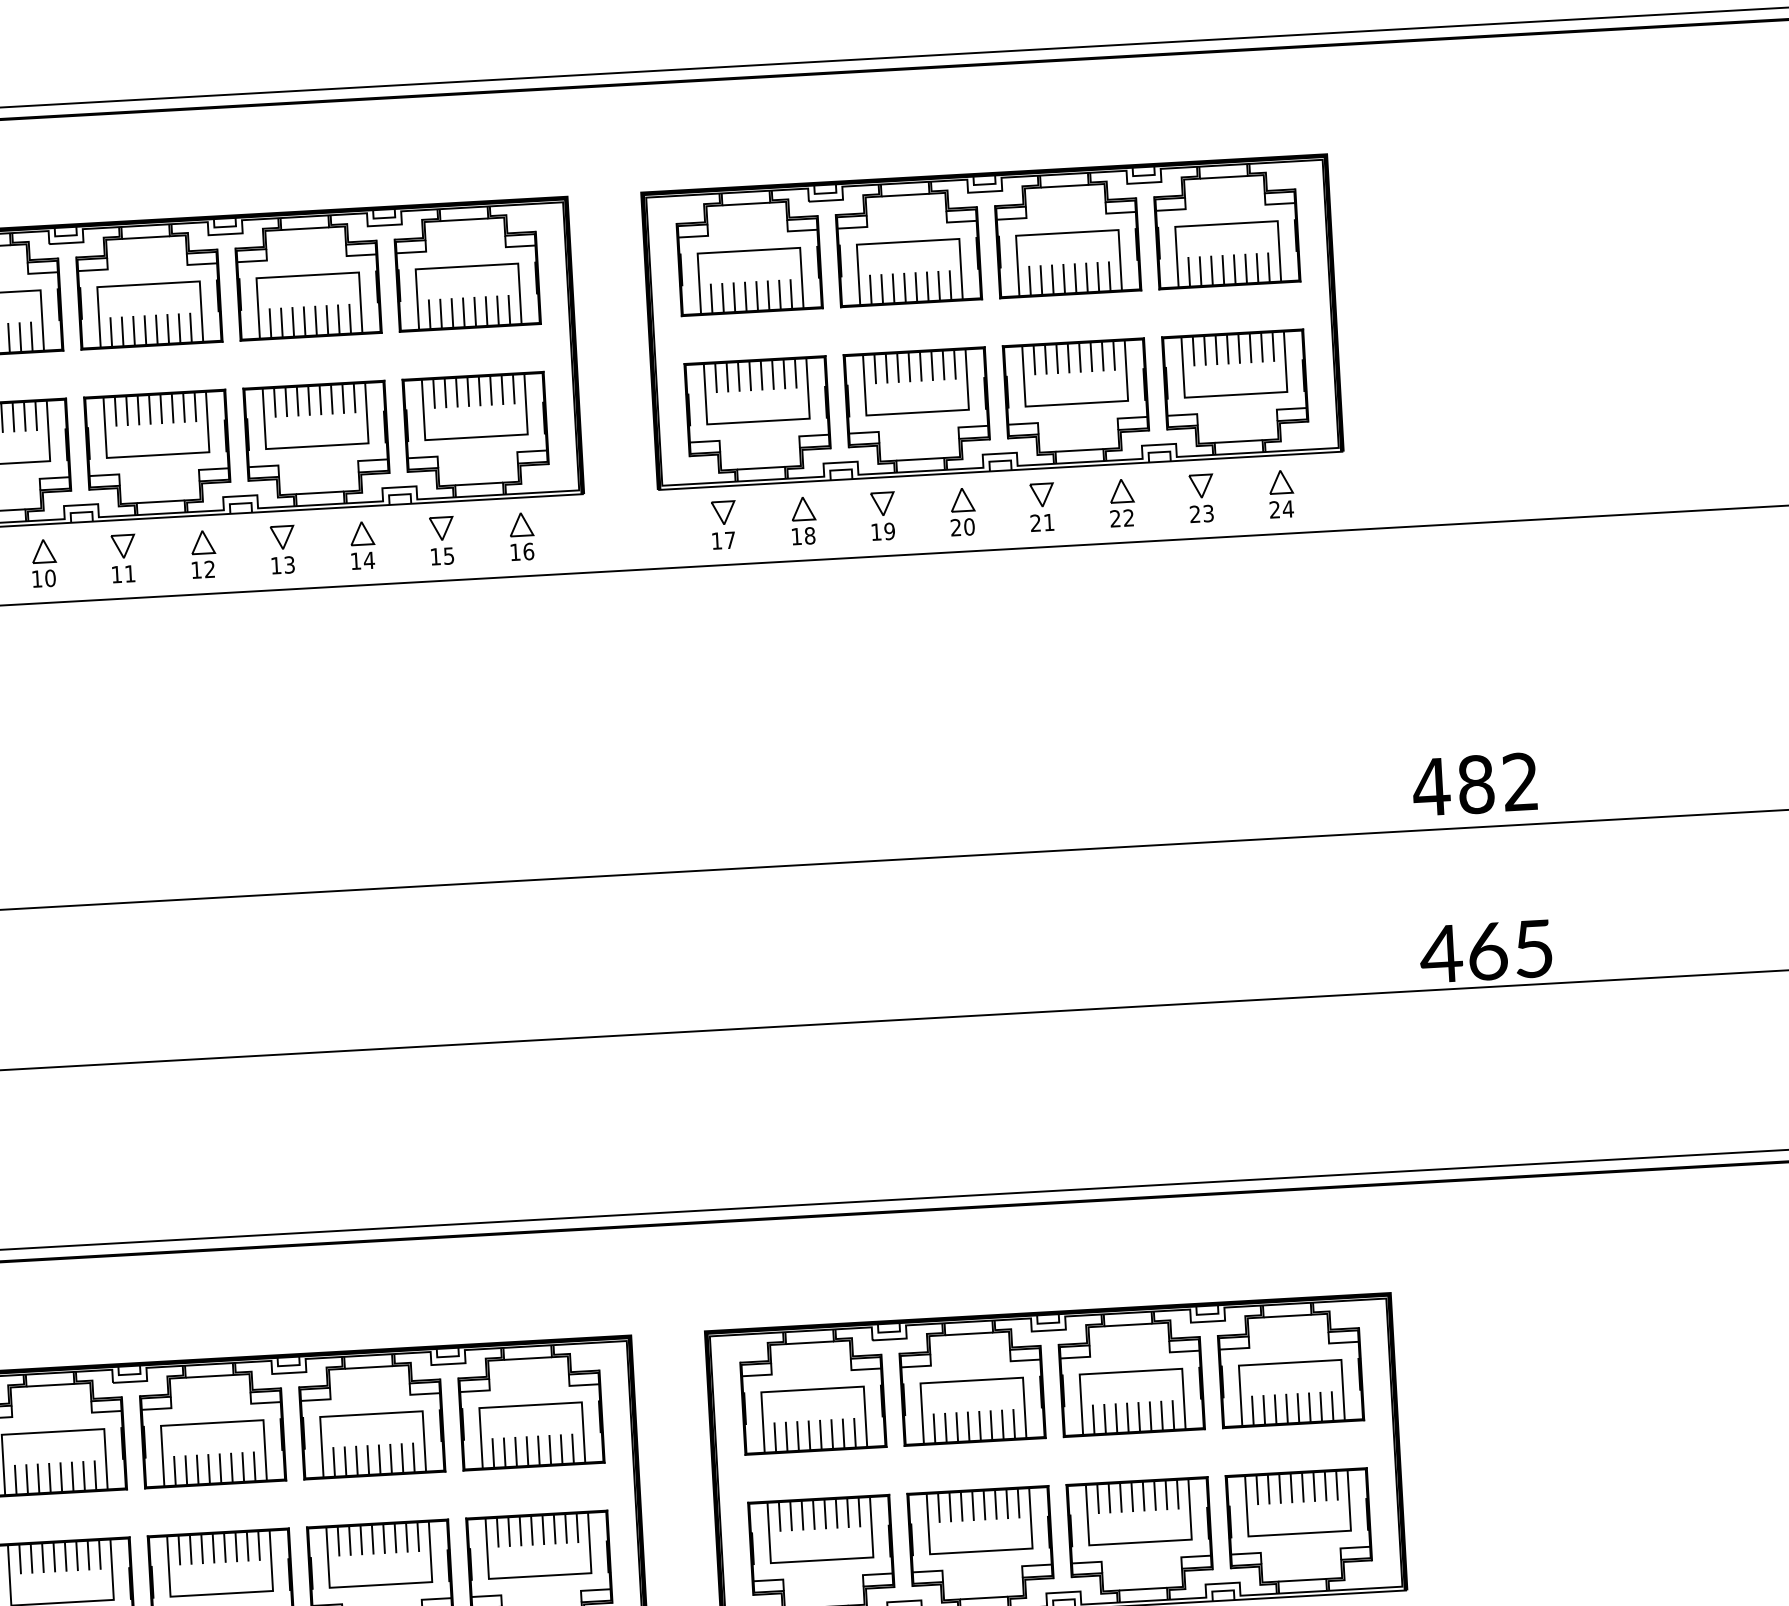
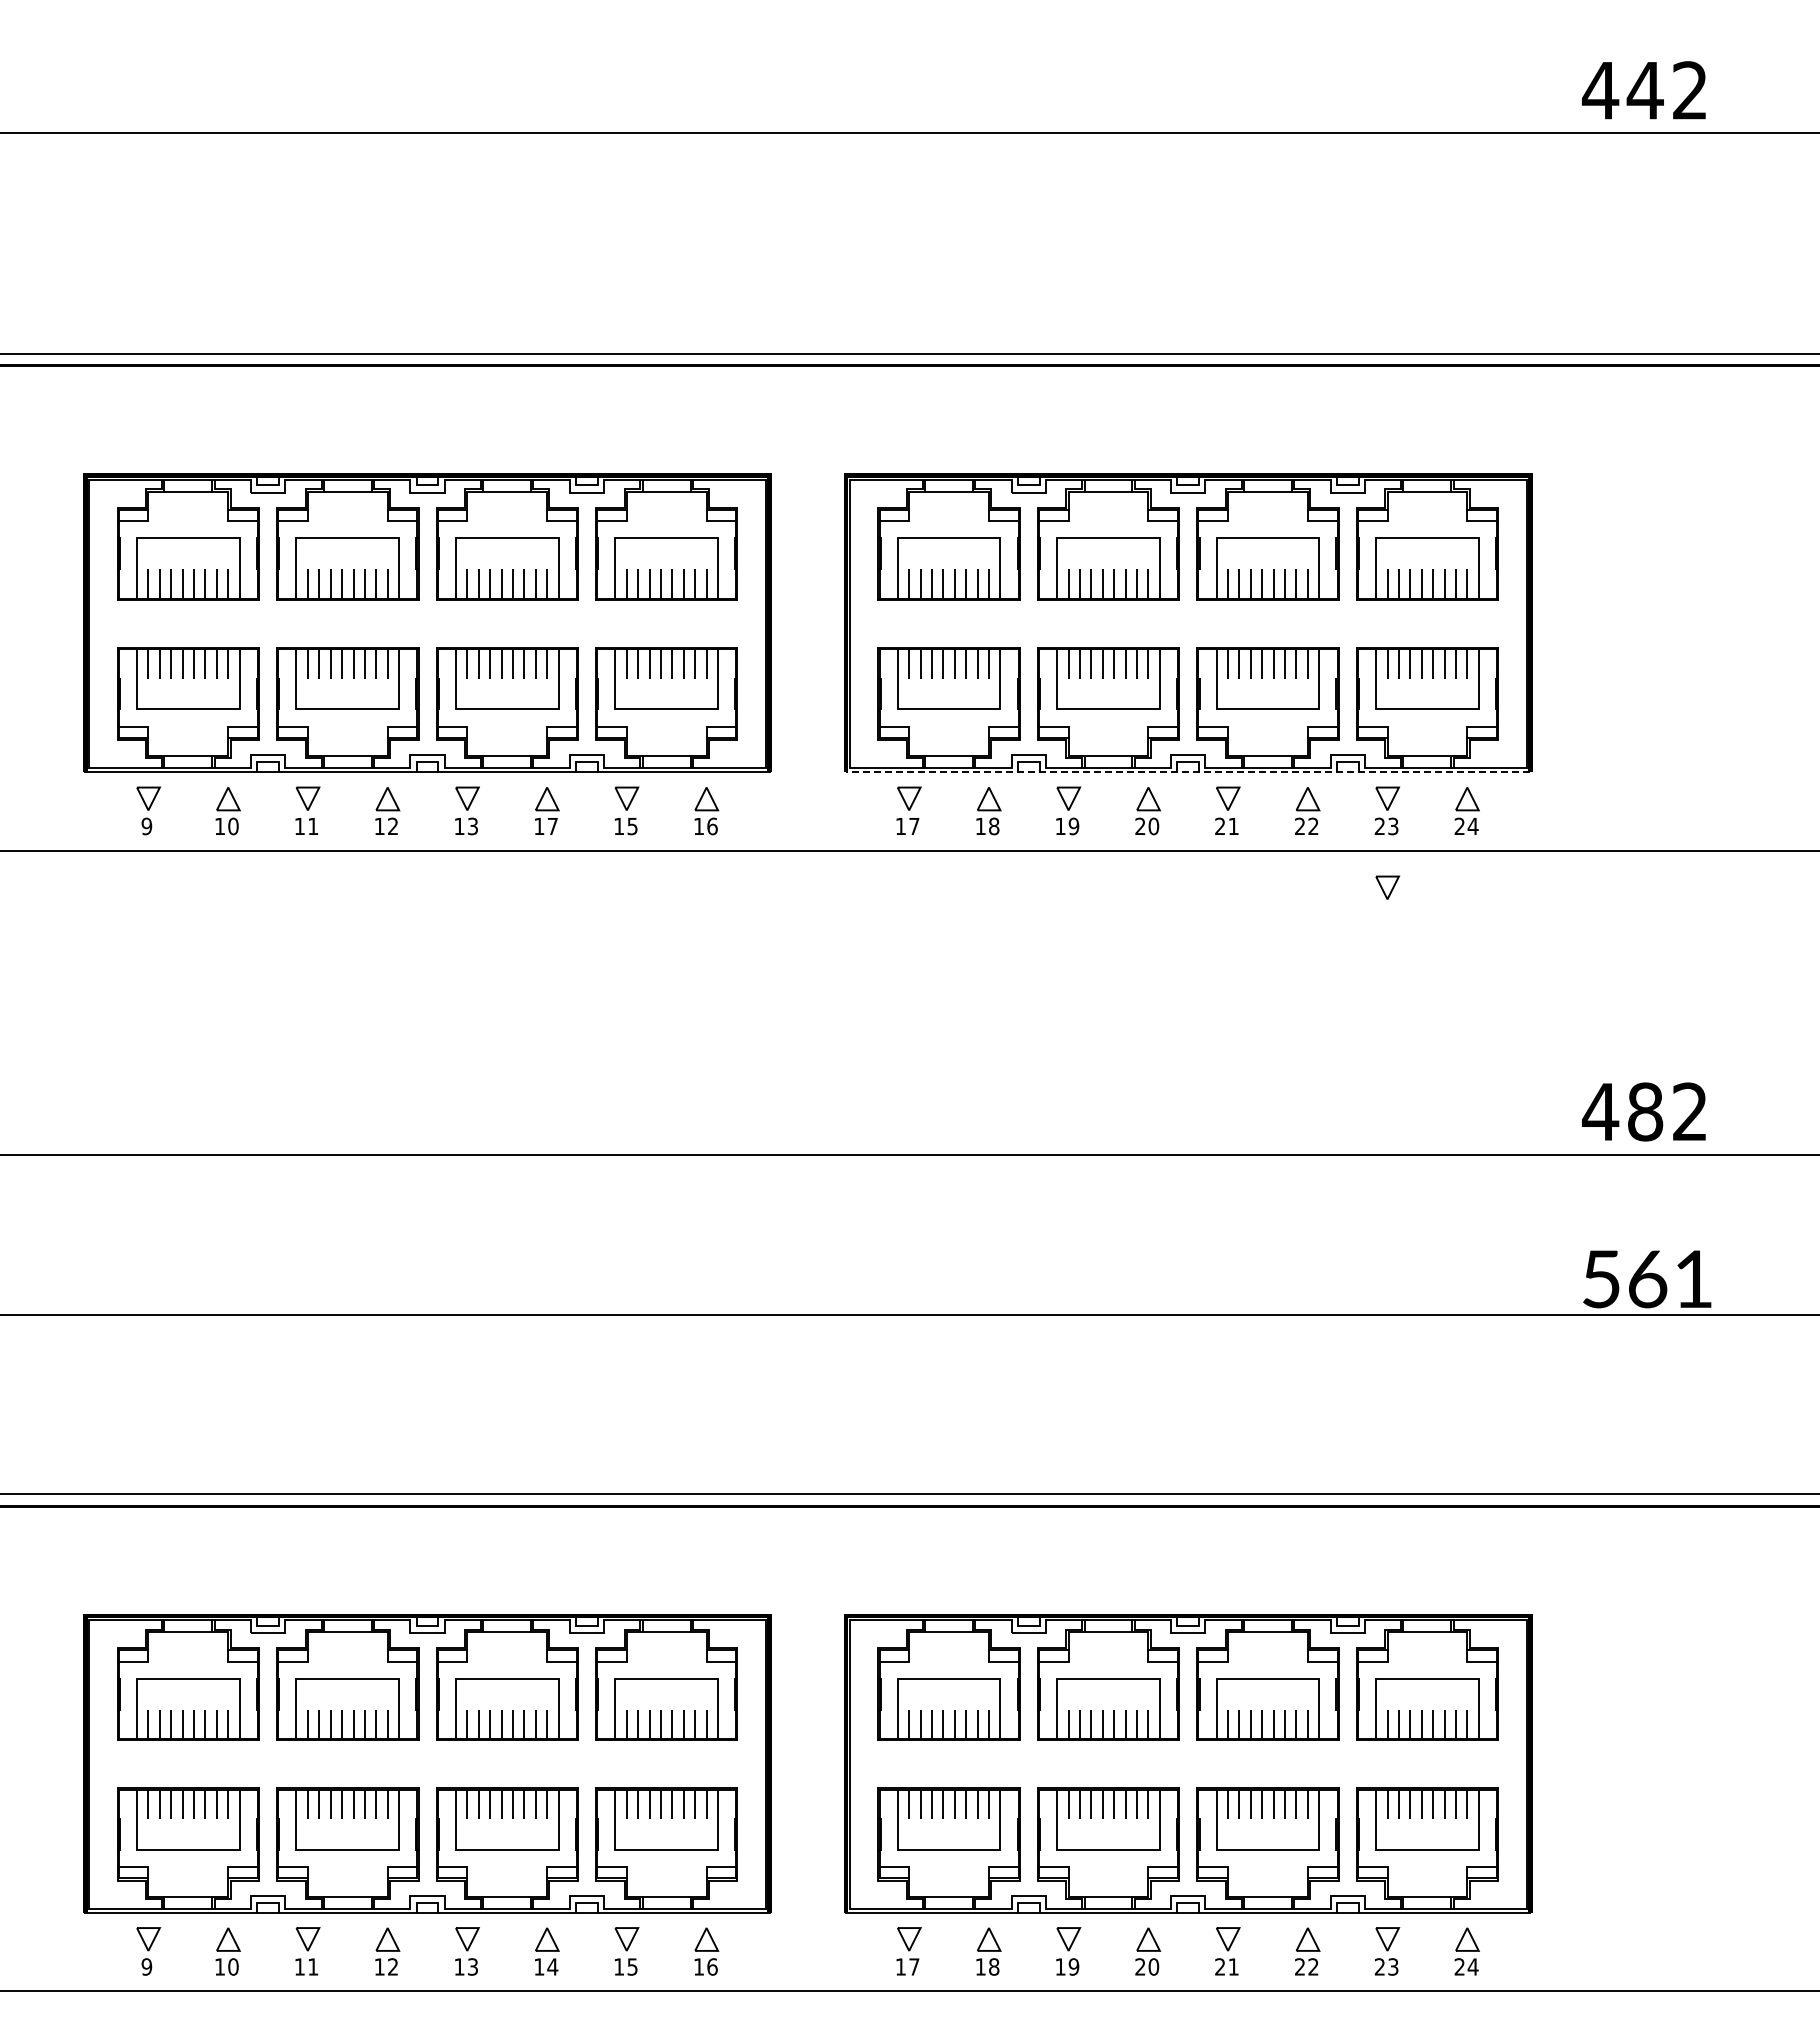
line: (1000, 471) -> (1187, 772), solid -> dashed
text: (369, 560) -> (552, 826), 14 -> 17
part: (1206, 574) -> (1387, 887), added
text: (1485, 951) -> (1645, 1279), 465 -> 561

